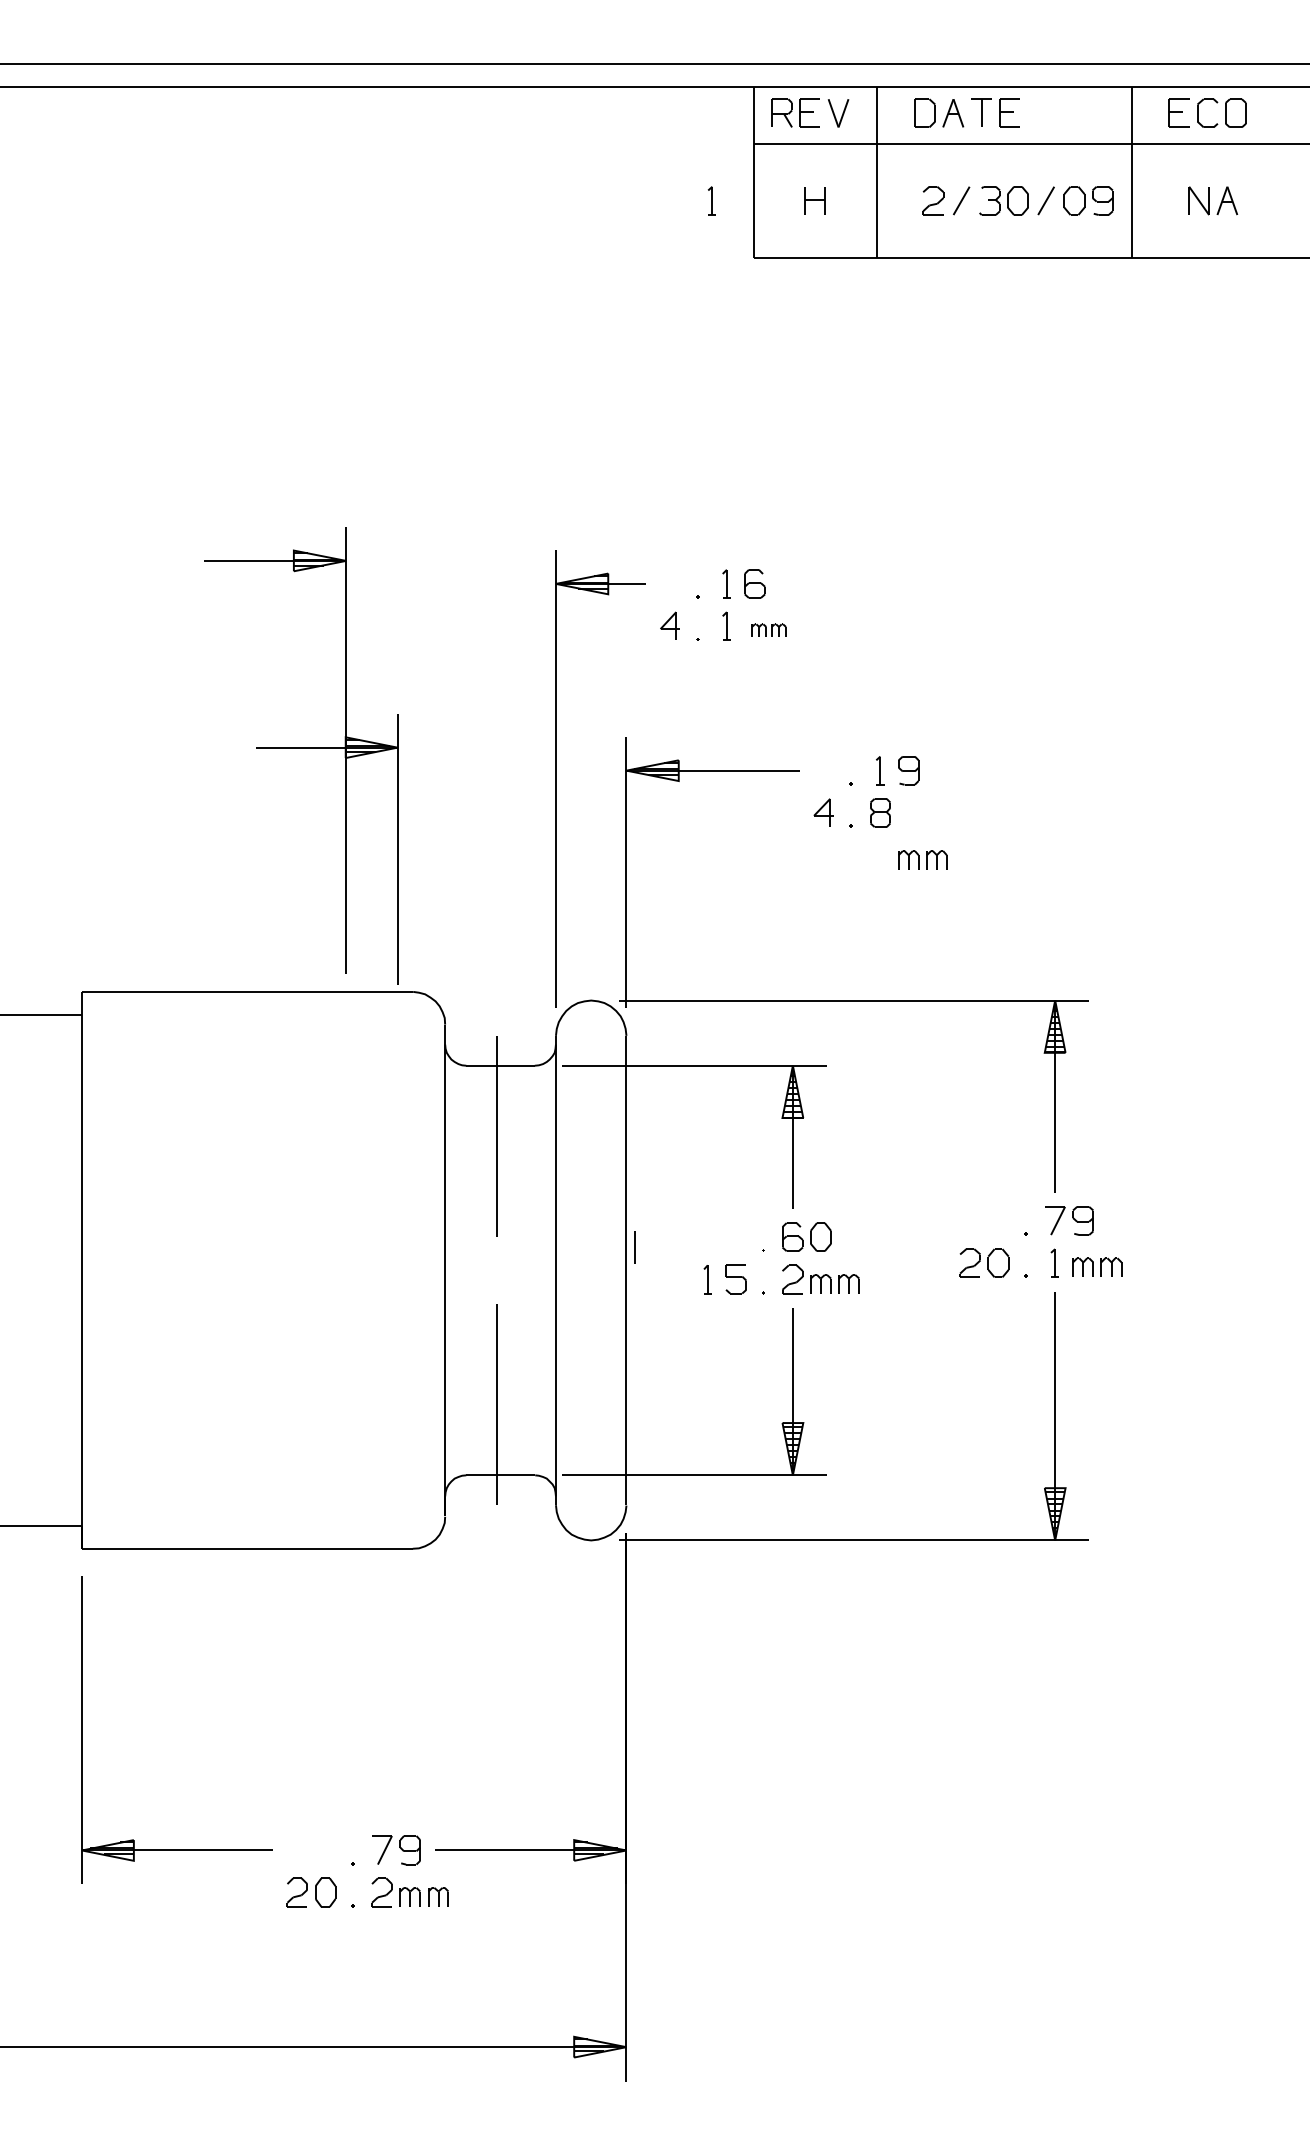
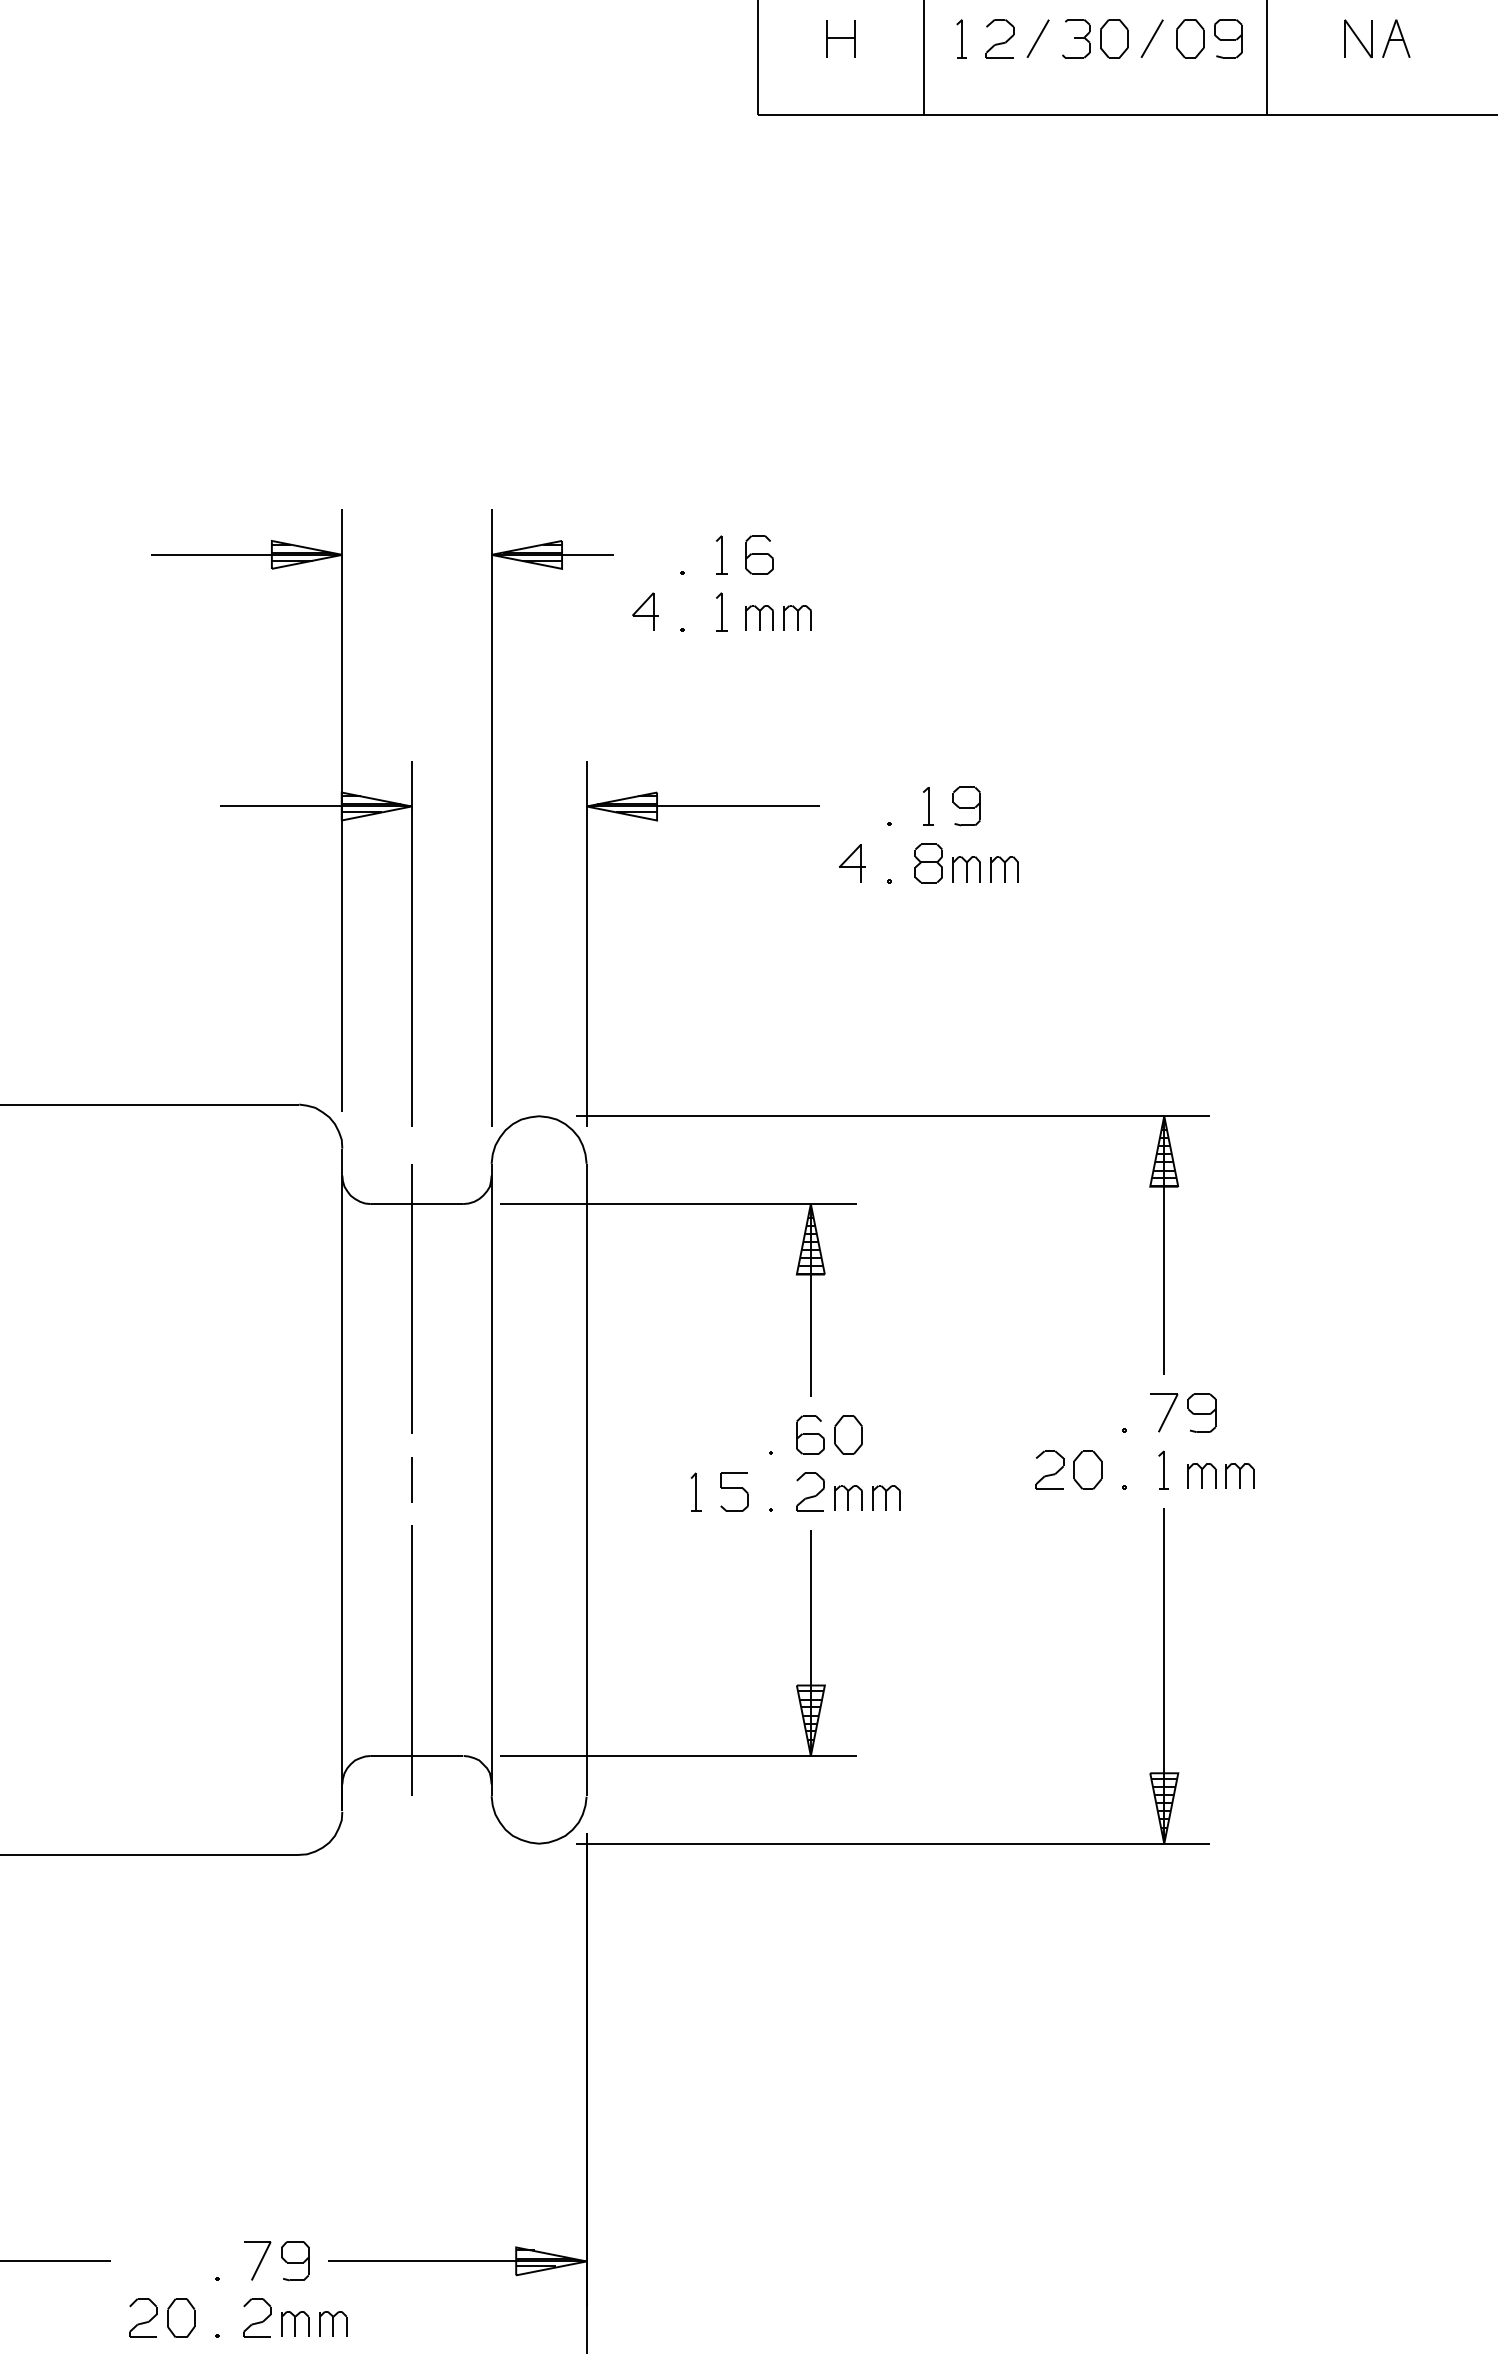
part: (711, 200) -> (961, 38), moved
part: (768, 630) -> (777, 617), size x1.43
part: (301, 748) -> (282, 807), moved
part: (922, 859) -> (985, 868), moved
line: (634, 1247) -> (411, 1479), moved

